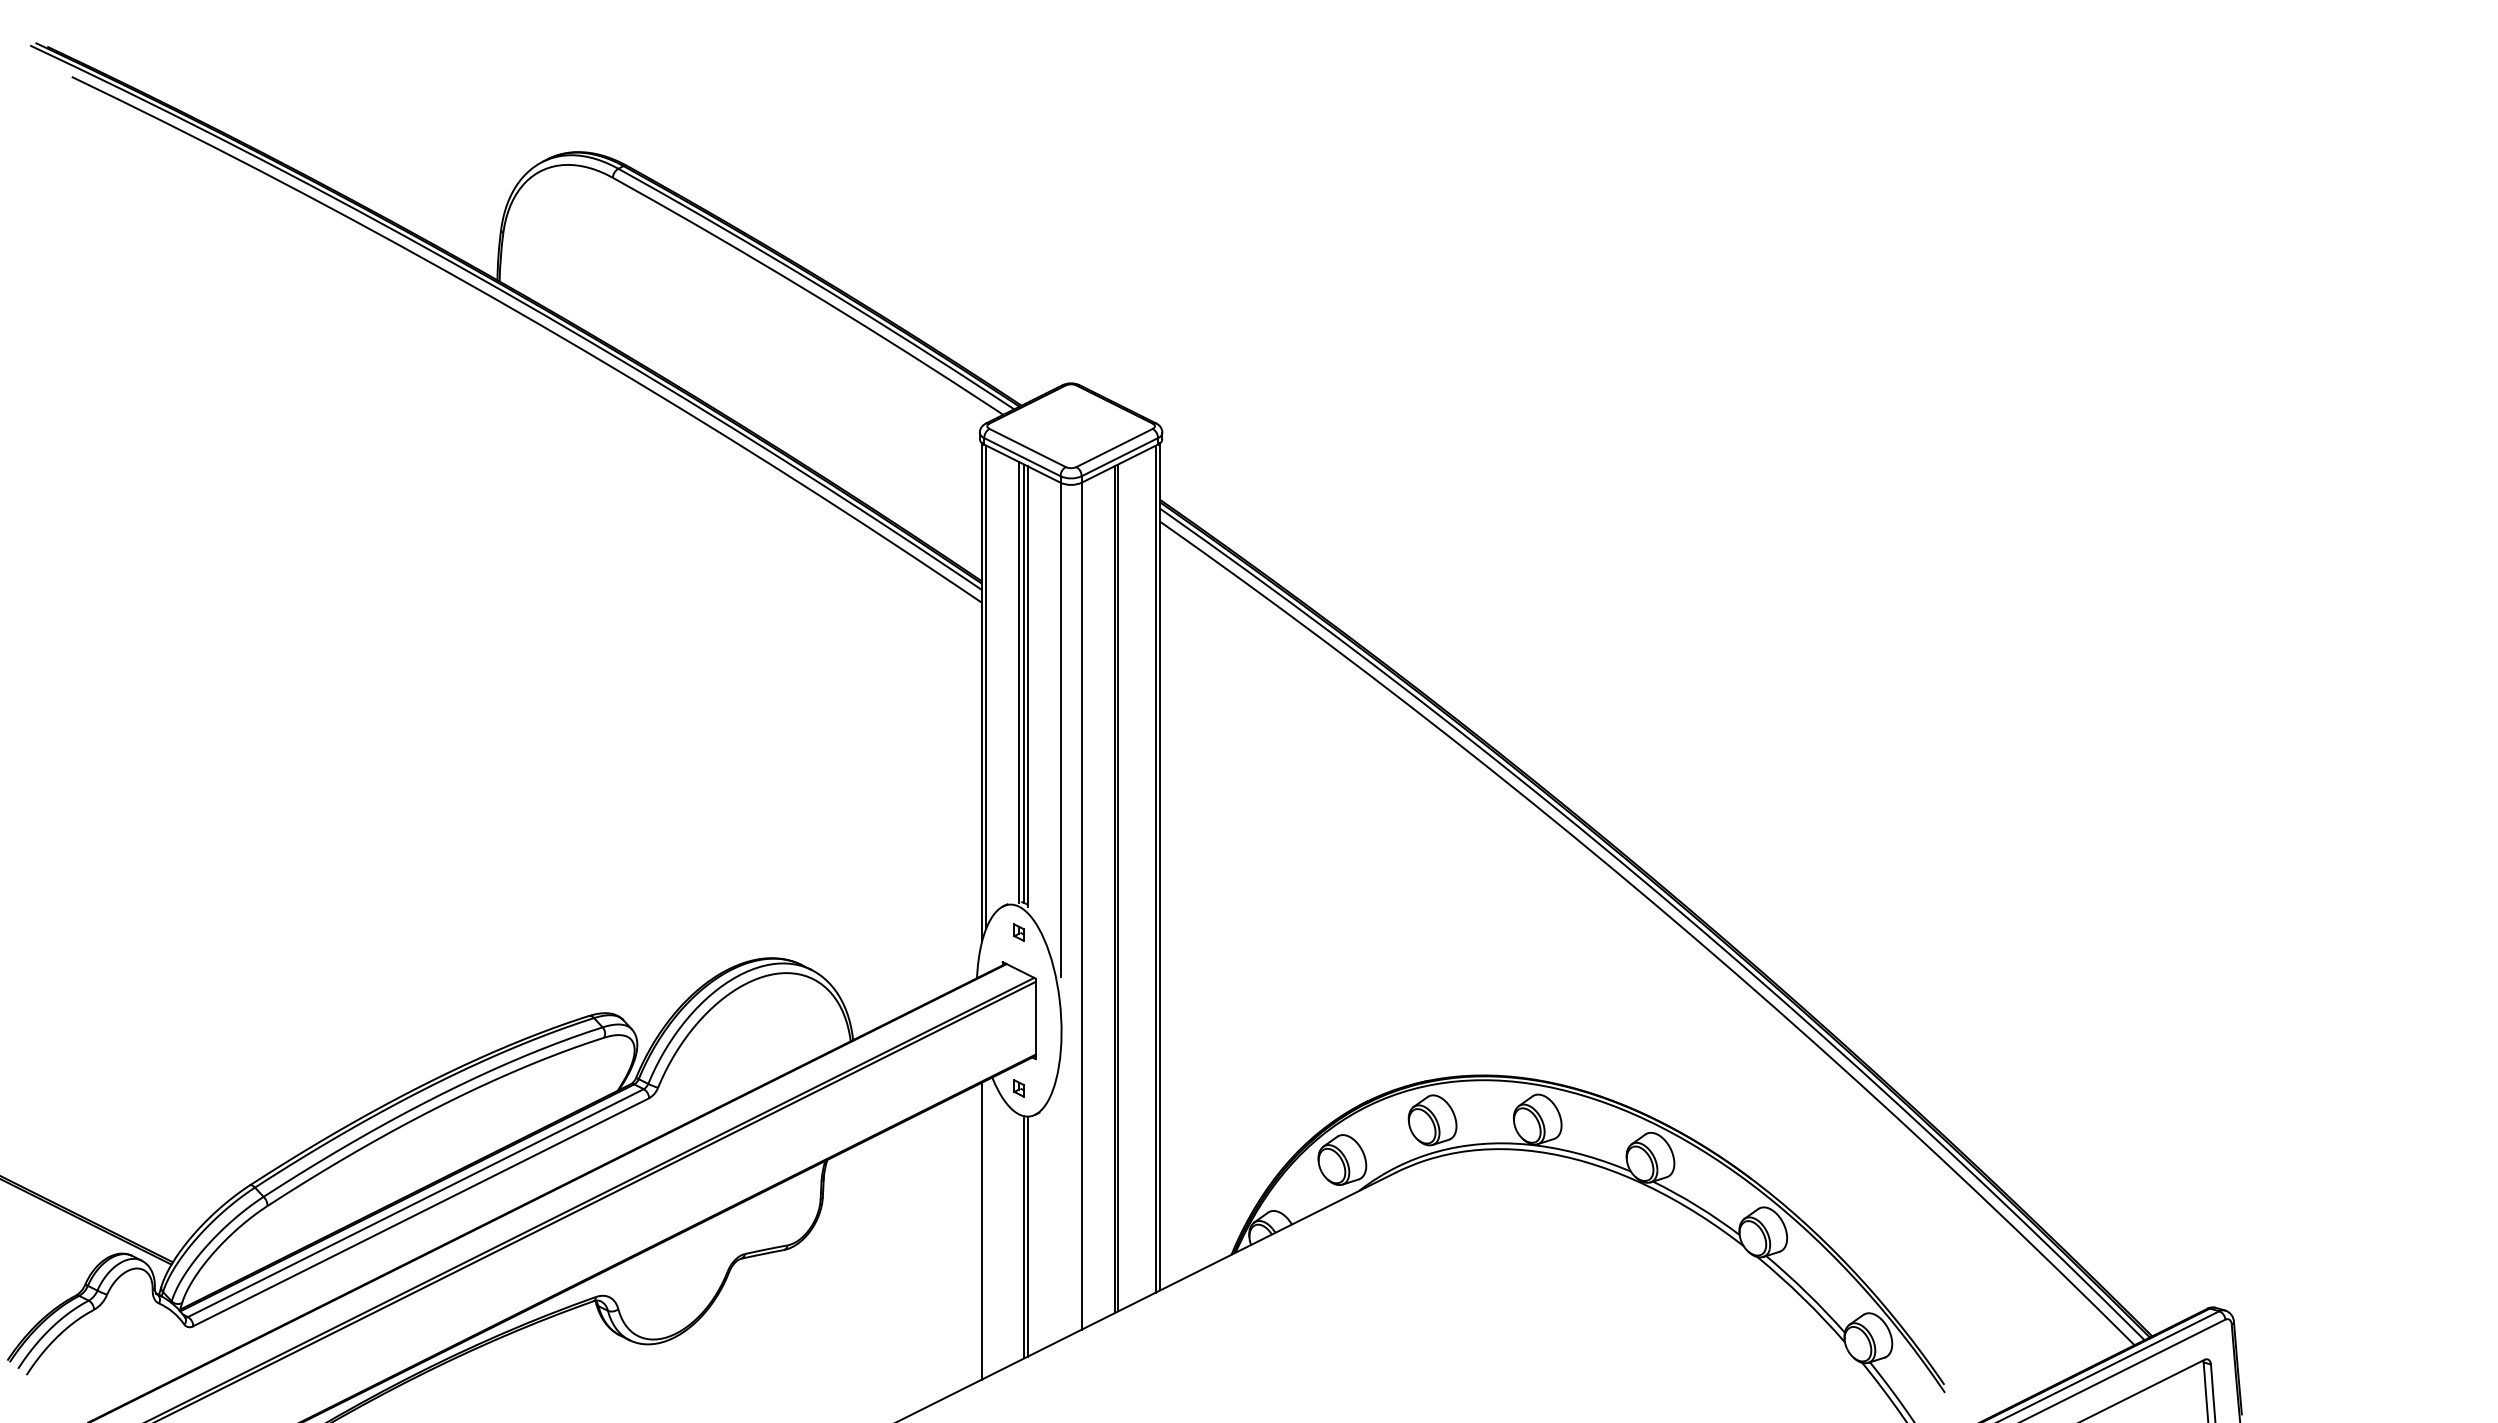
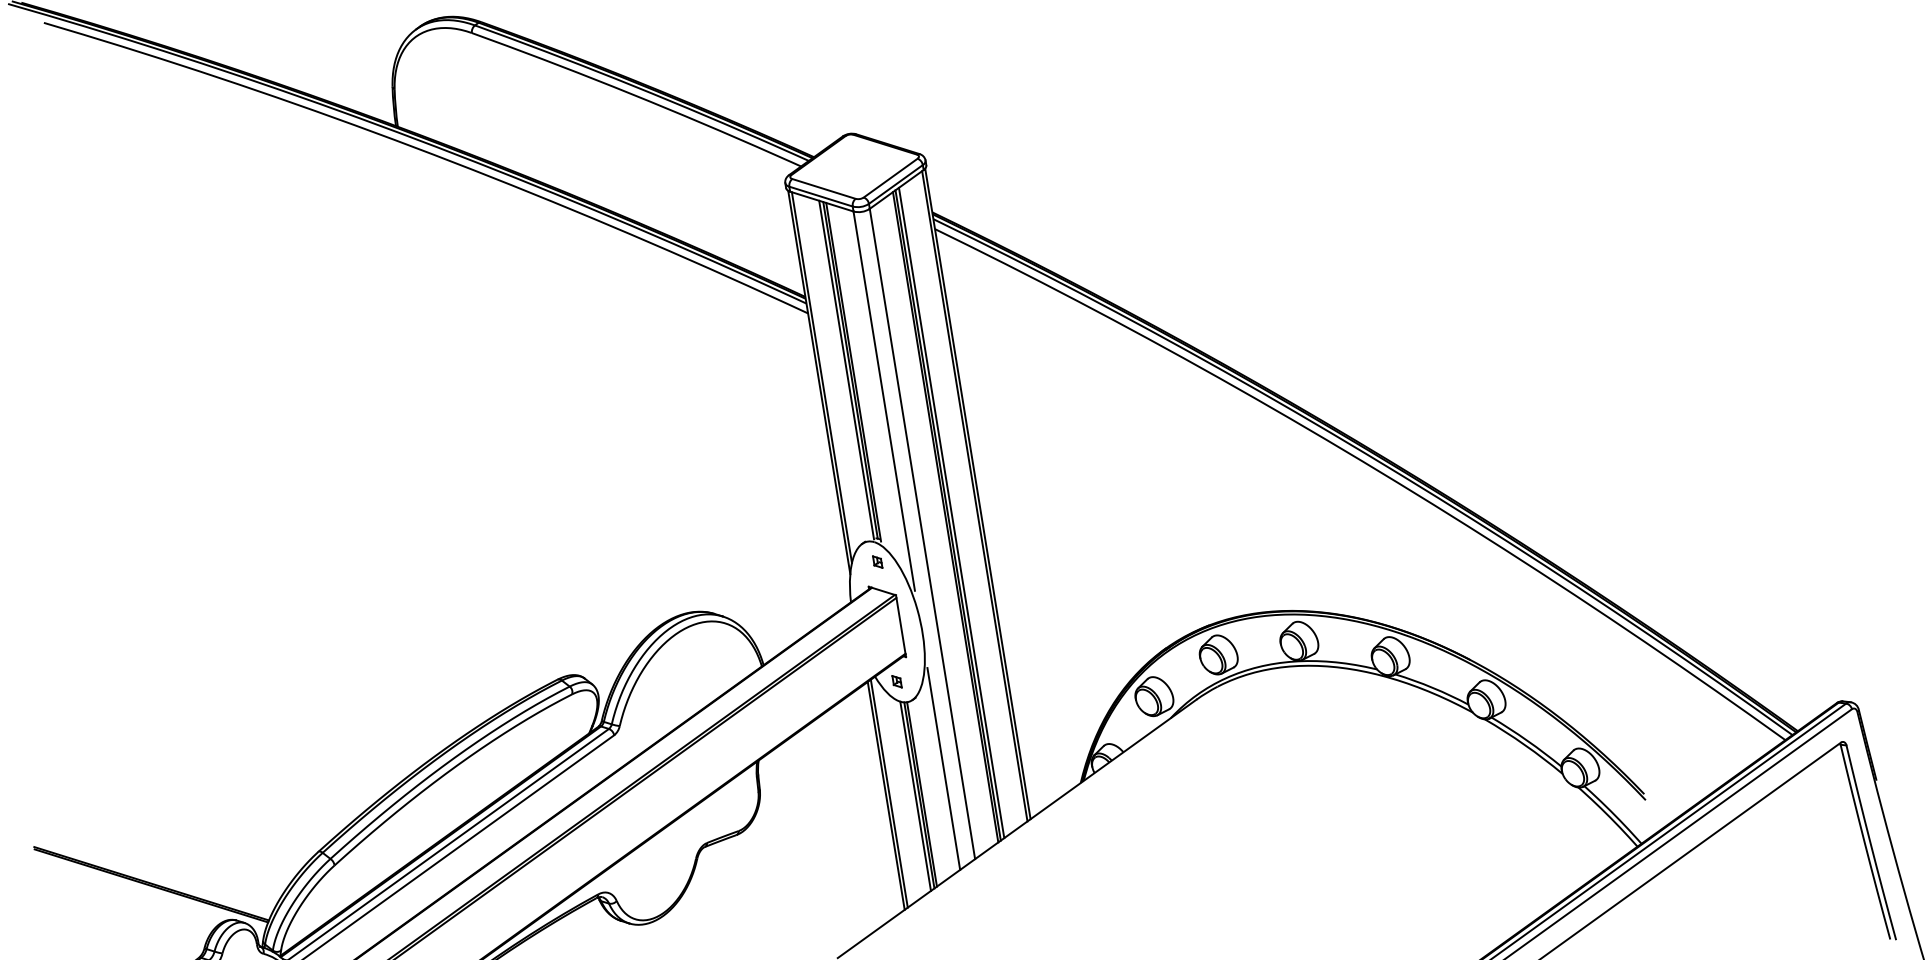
line: (1123, 885) -> (951, 512), added
line: (1060, 1208) -> (943, 768), added
line: (986, 1228) -> (889, 793), added
line: (1019, 1237) -> (915, 796), added

